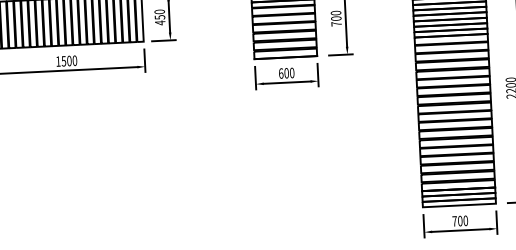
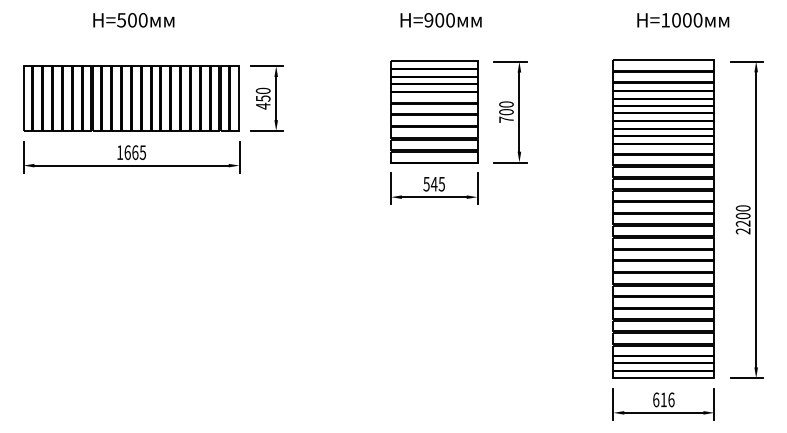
text: (69, 60) -> (135, 152), 1500 -> 1665
text: (286, 72) -> (433, 183), 600 -> 545
text: (460, 220) -> (663, 399), 700 -> 616

